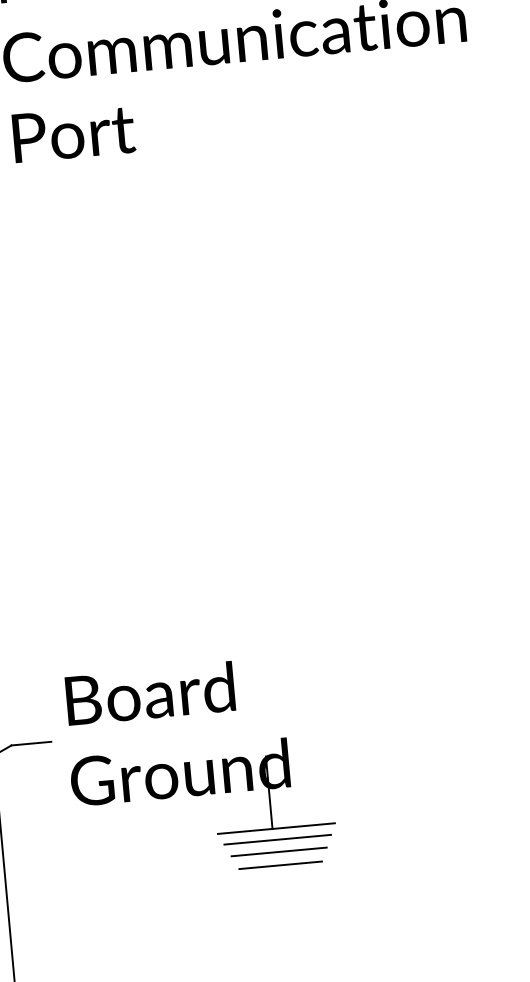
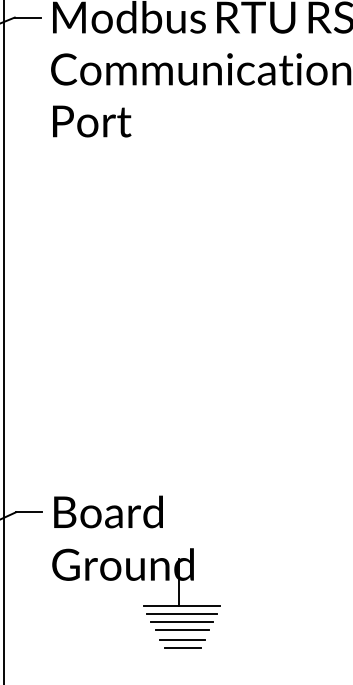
part: (200, 767) -> (136, 562), moved
line: (285, 917) -> (182, 639), added
line: (286, 931) -> (182, 648), added

